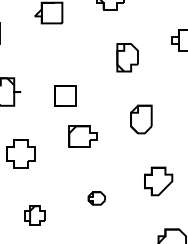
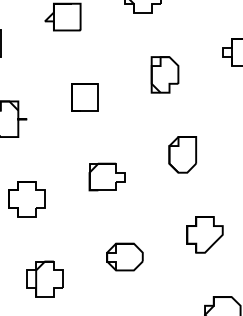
part: (65, 95) -> (84, 96), moved
part: (96, 198) -> (124, 256), size x1.67
part: (34, 215) -> (44, 278), size x1.43

